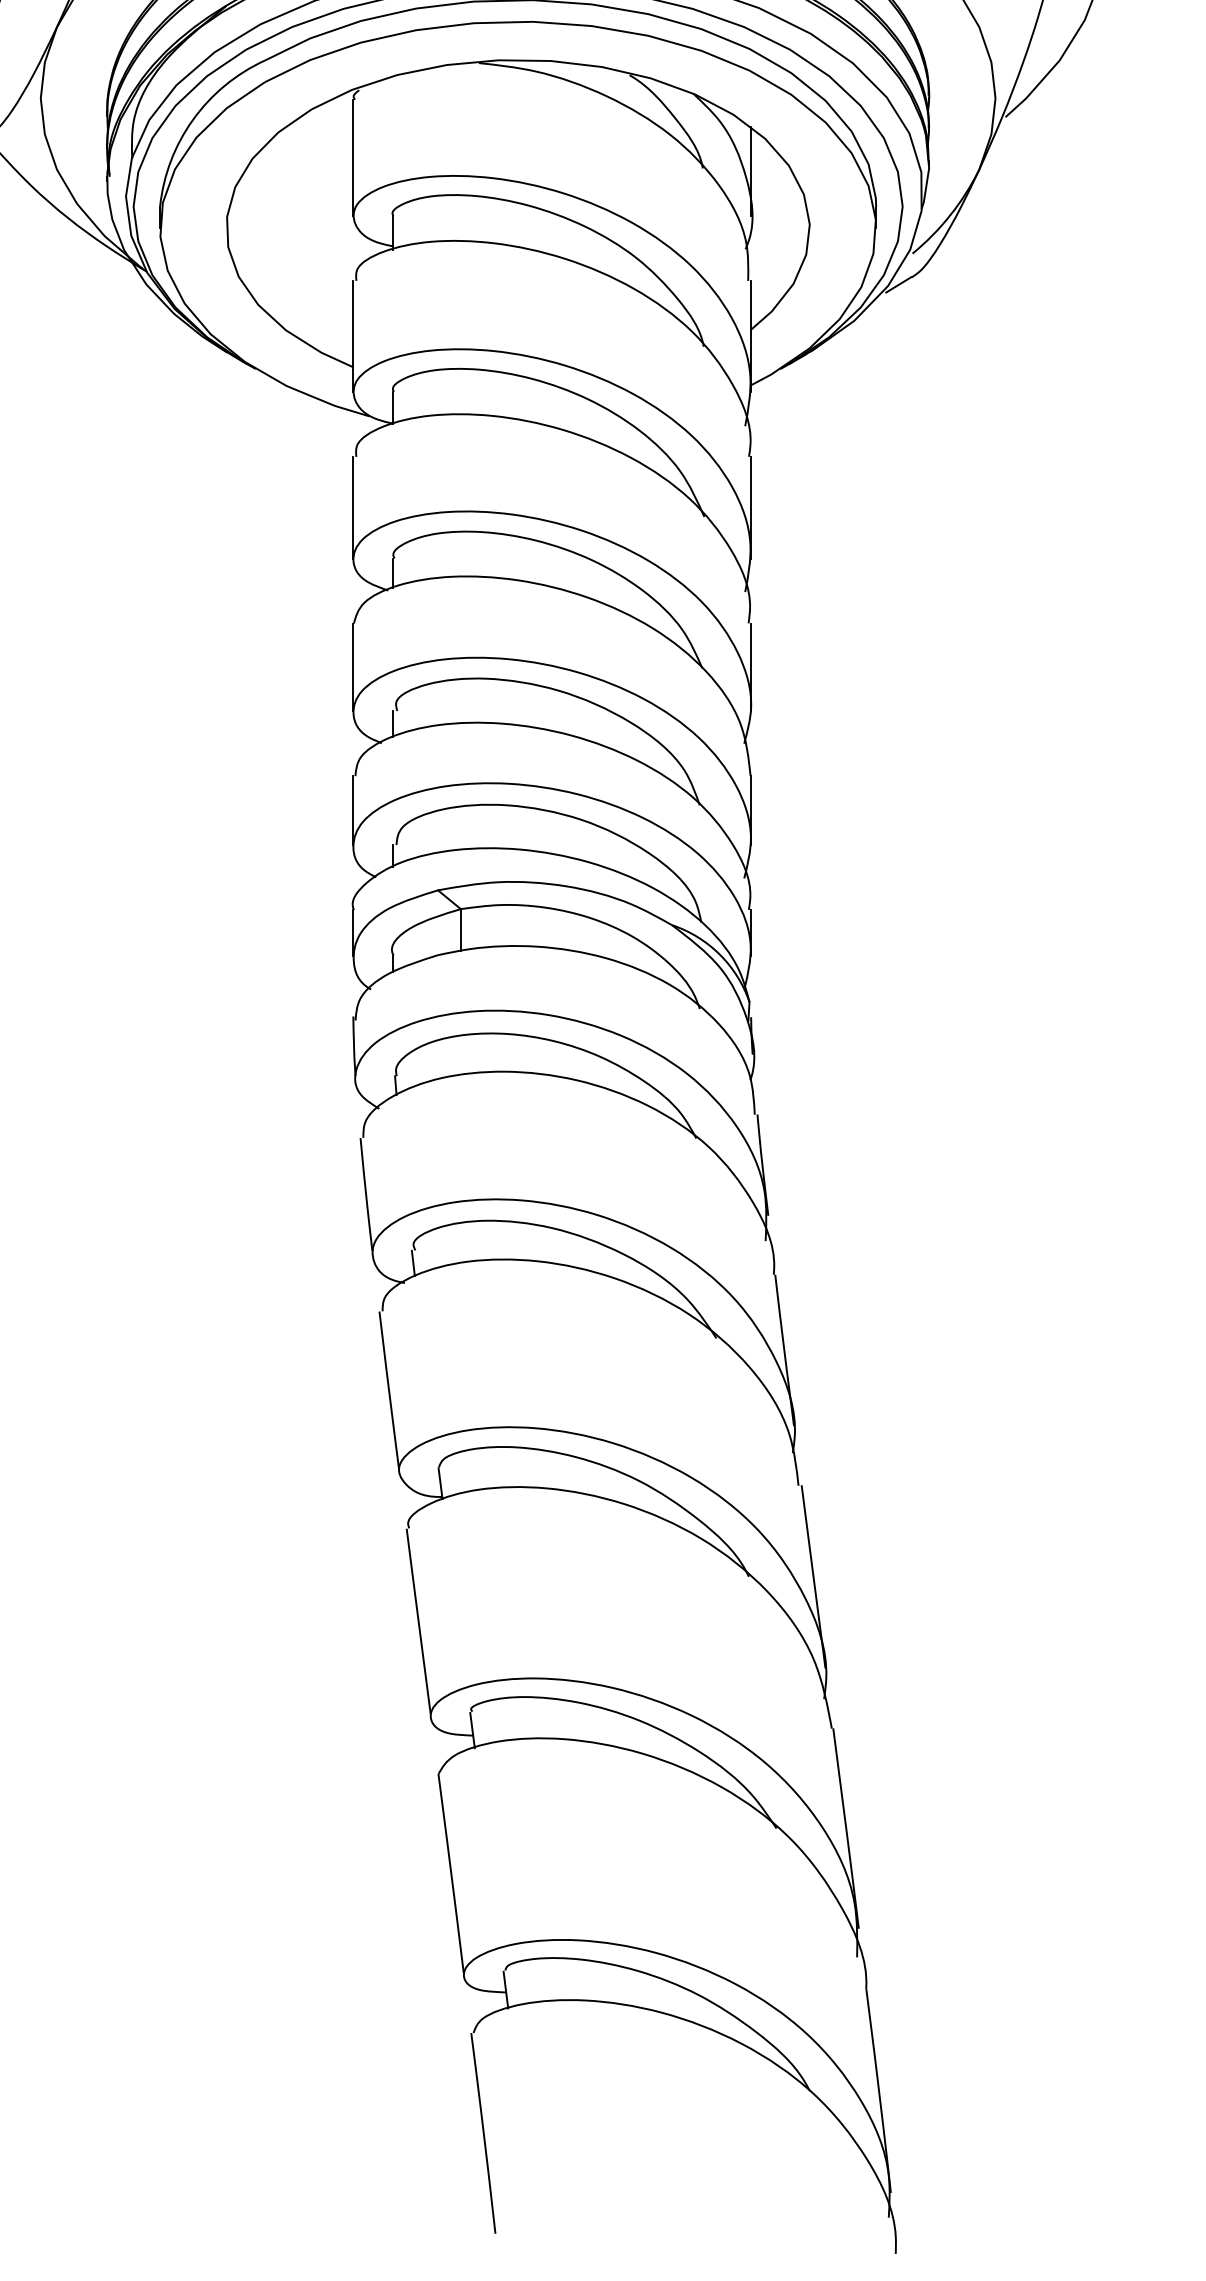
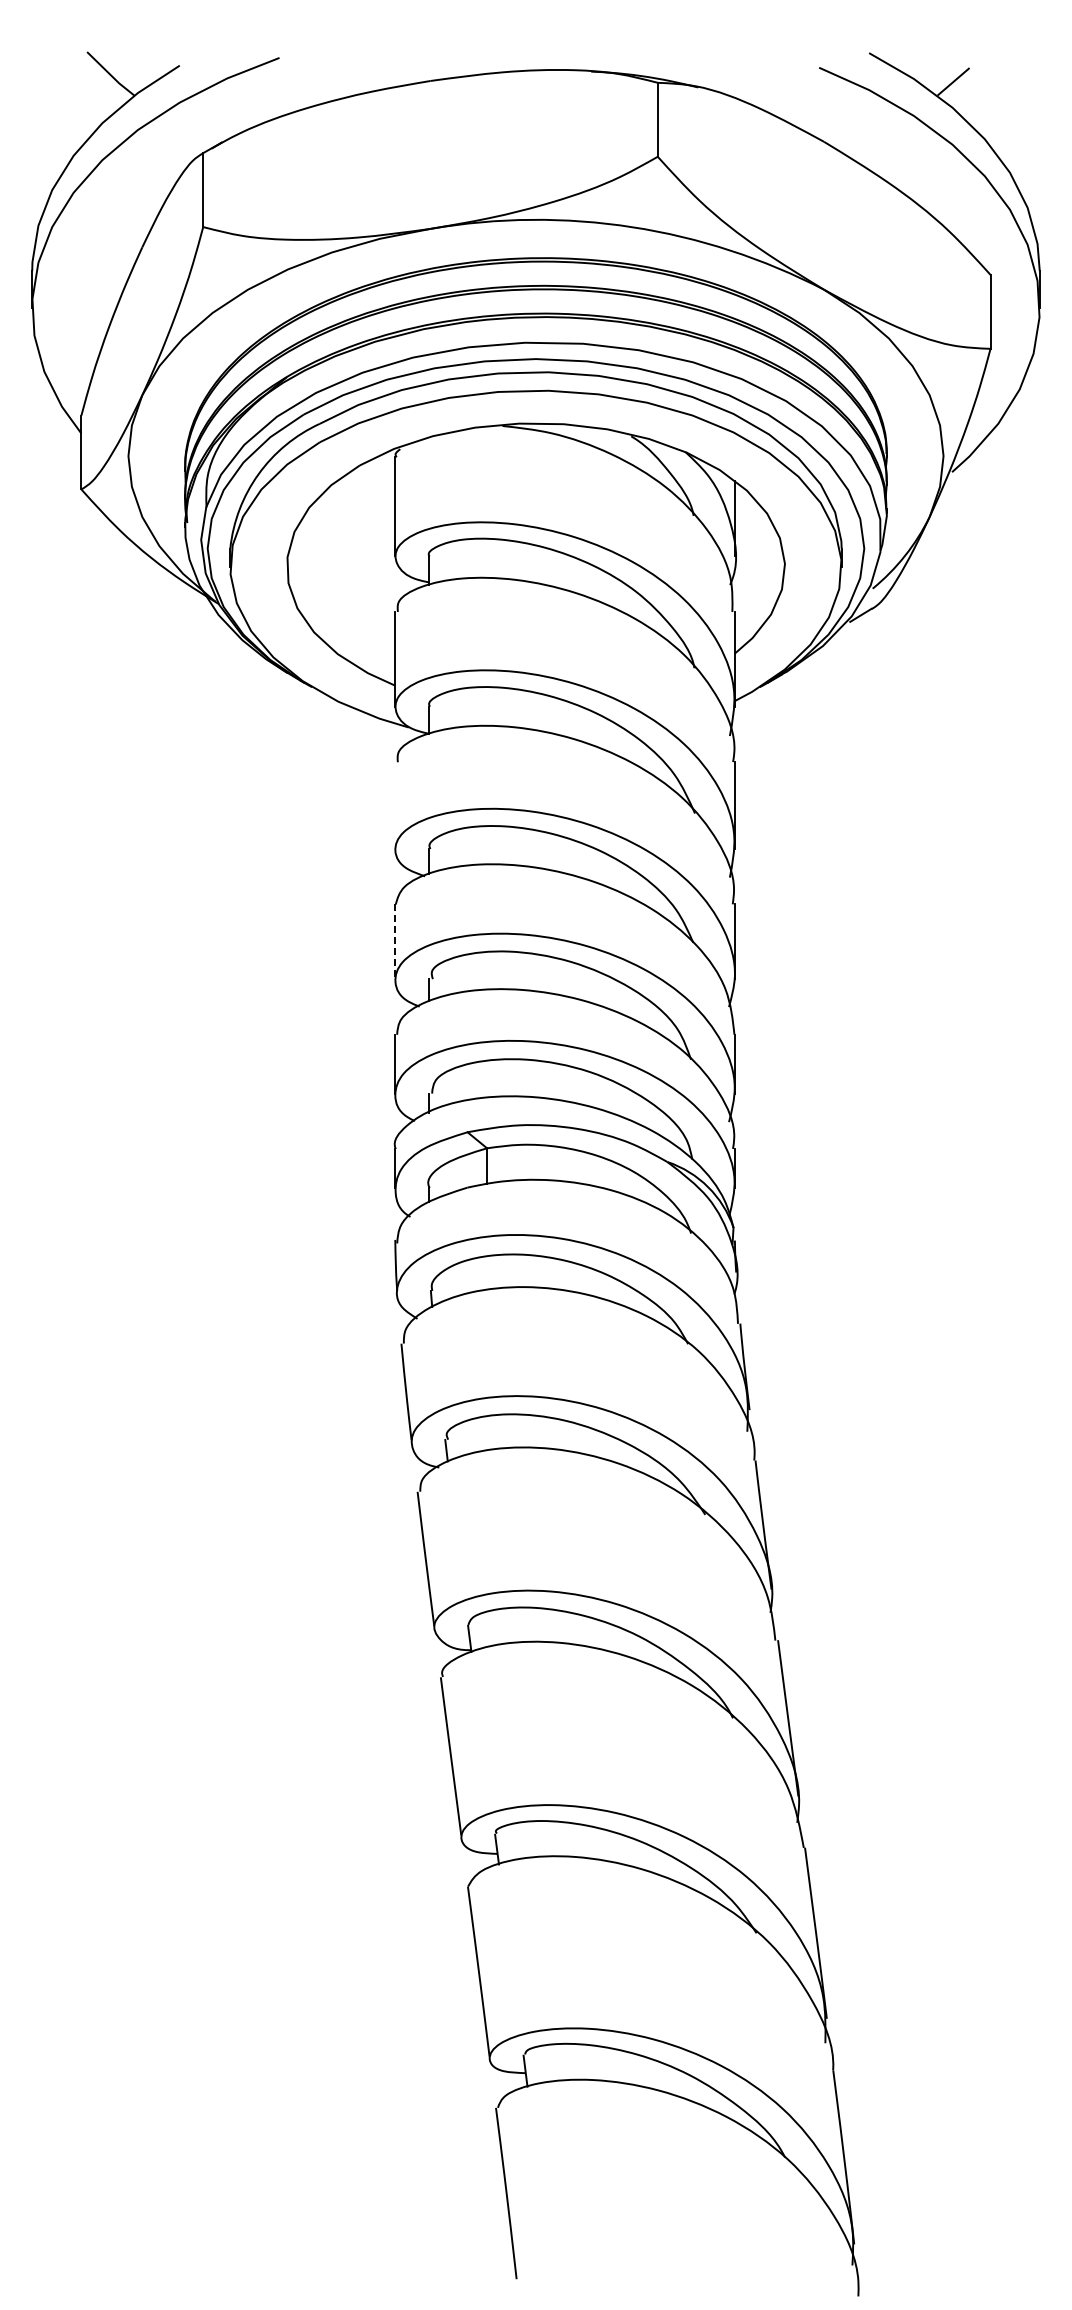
line: (353, 507) -> (395, 805), removed
line: (353, 668) -> (395, 942), solid -> dashed

